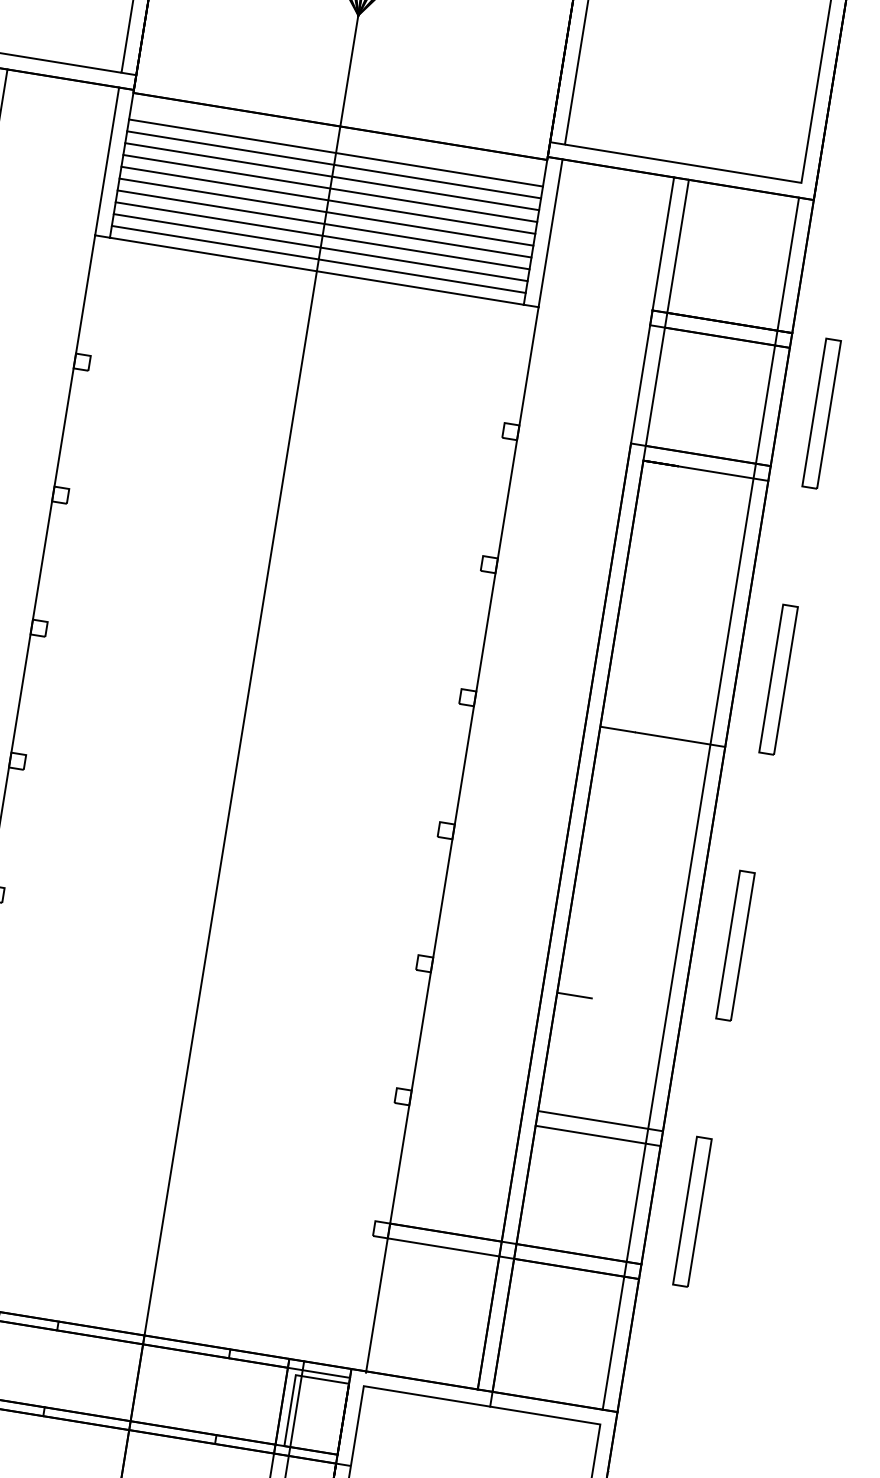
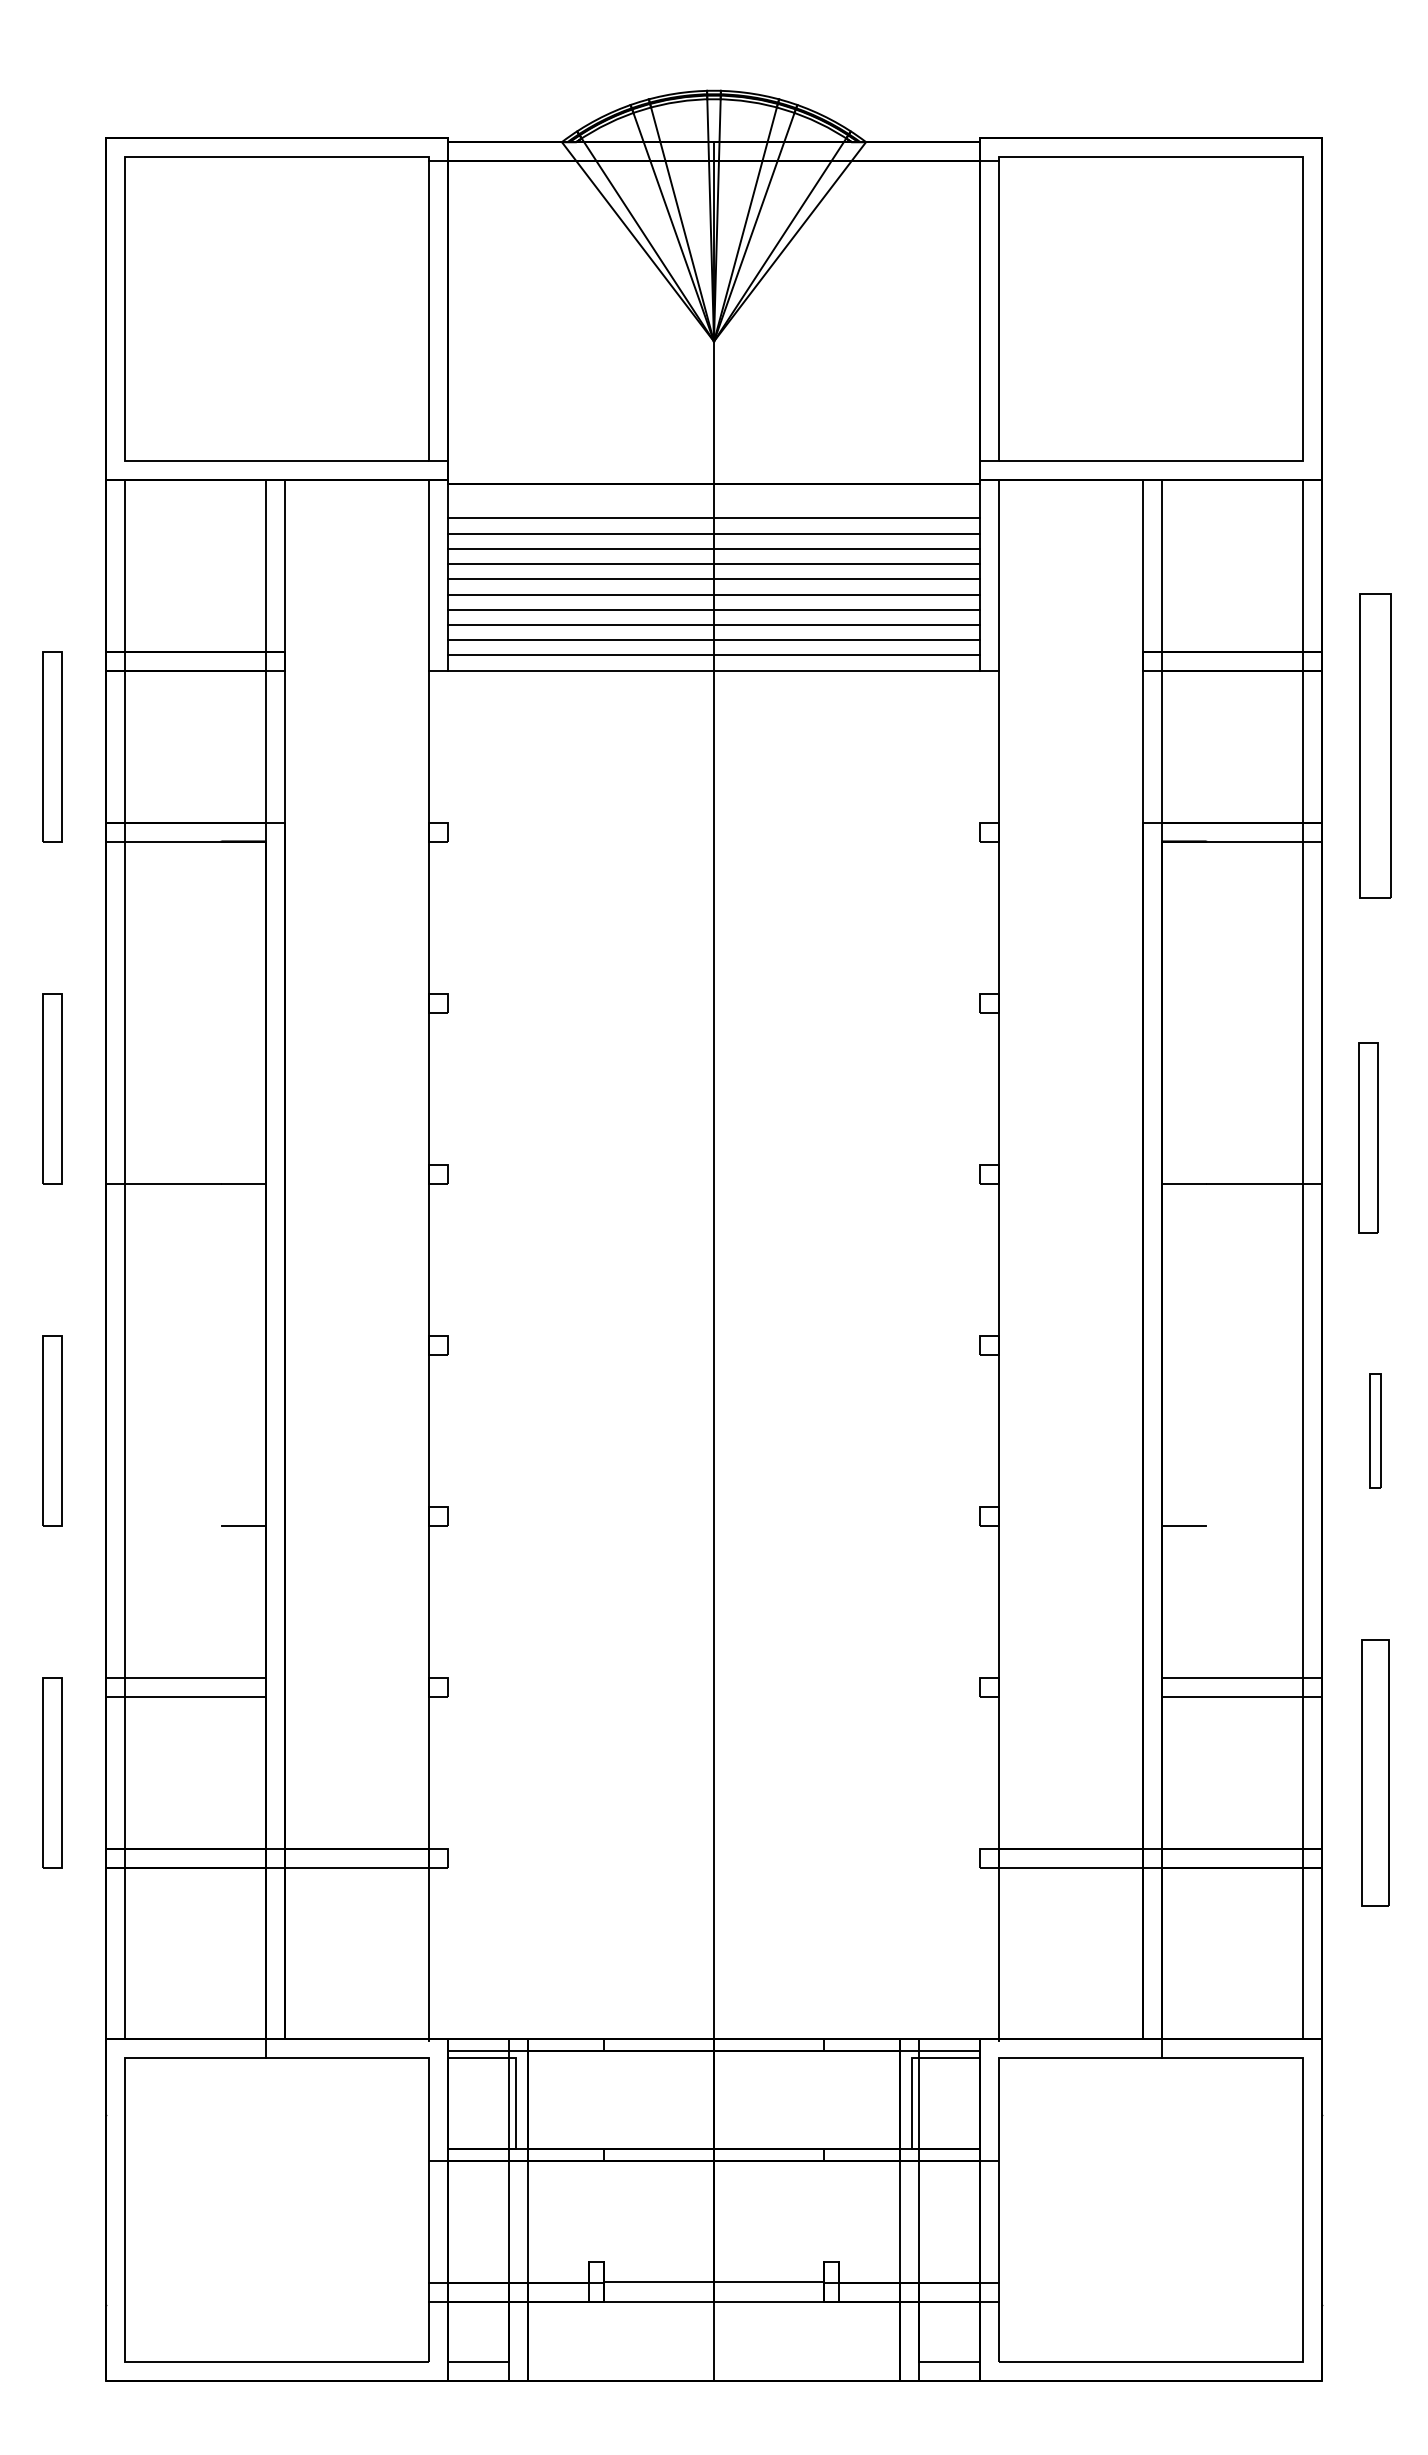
part: (821, 413) -> (1375, 746), size x1.6
part: (778, 679) -> (1368, 1137), moved
part: (735, 945) -> (1375, 1430), size x0.6
part: (692, 1211) -> (1375, 1772), size x1.4

